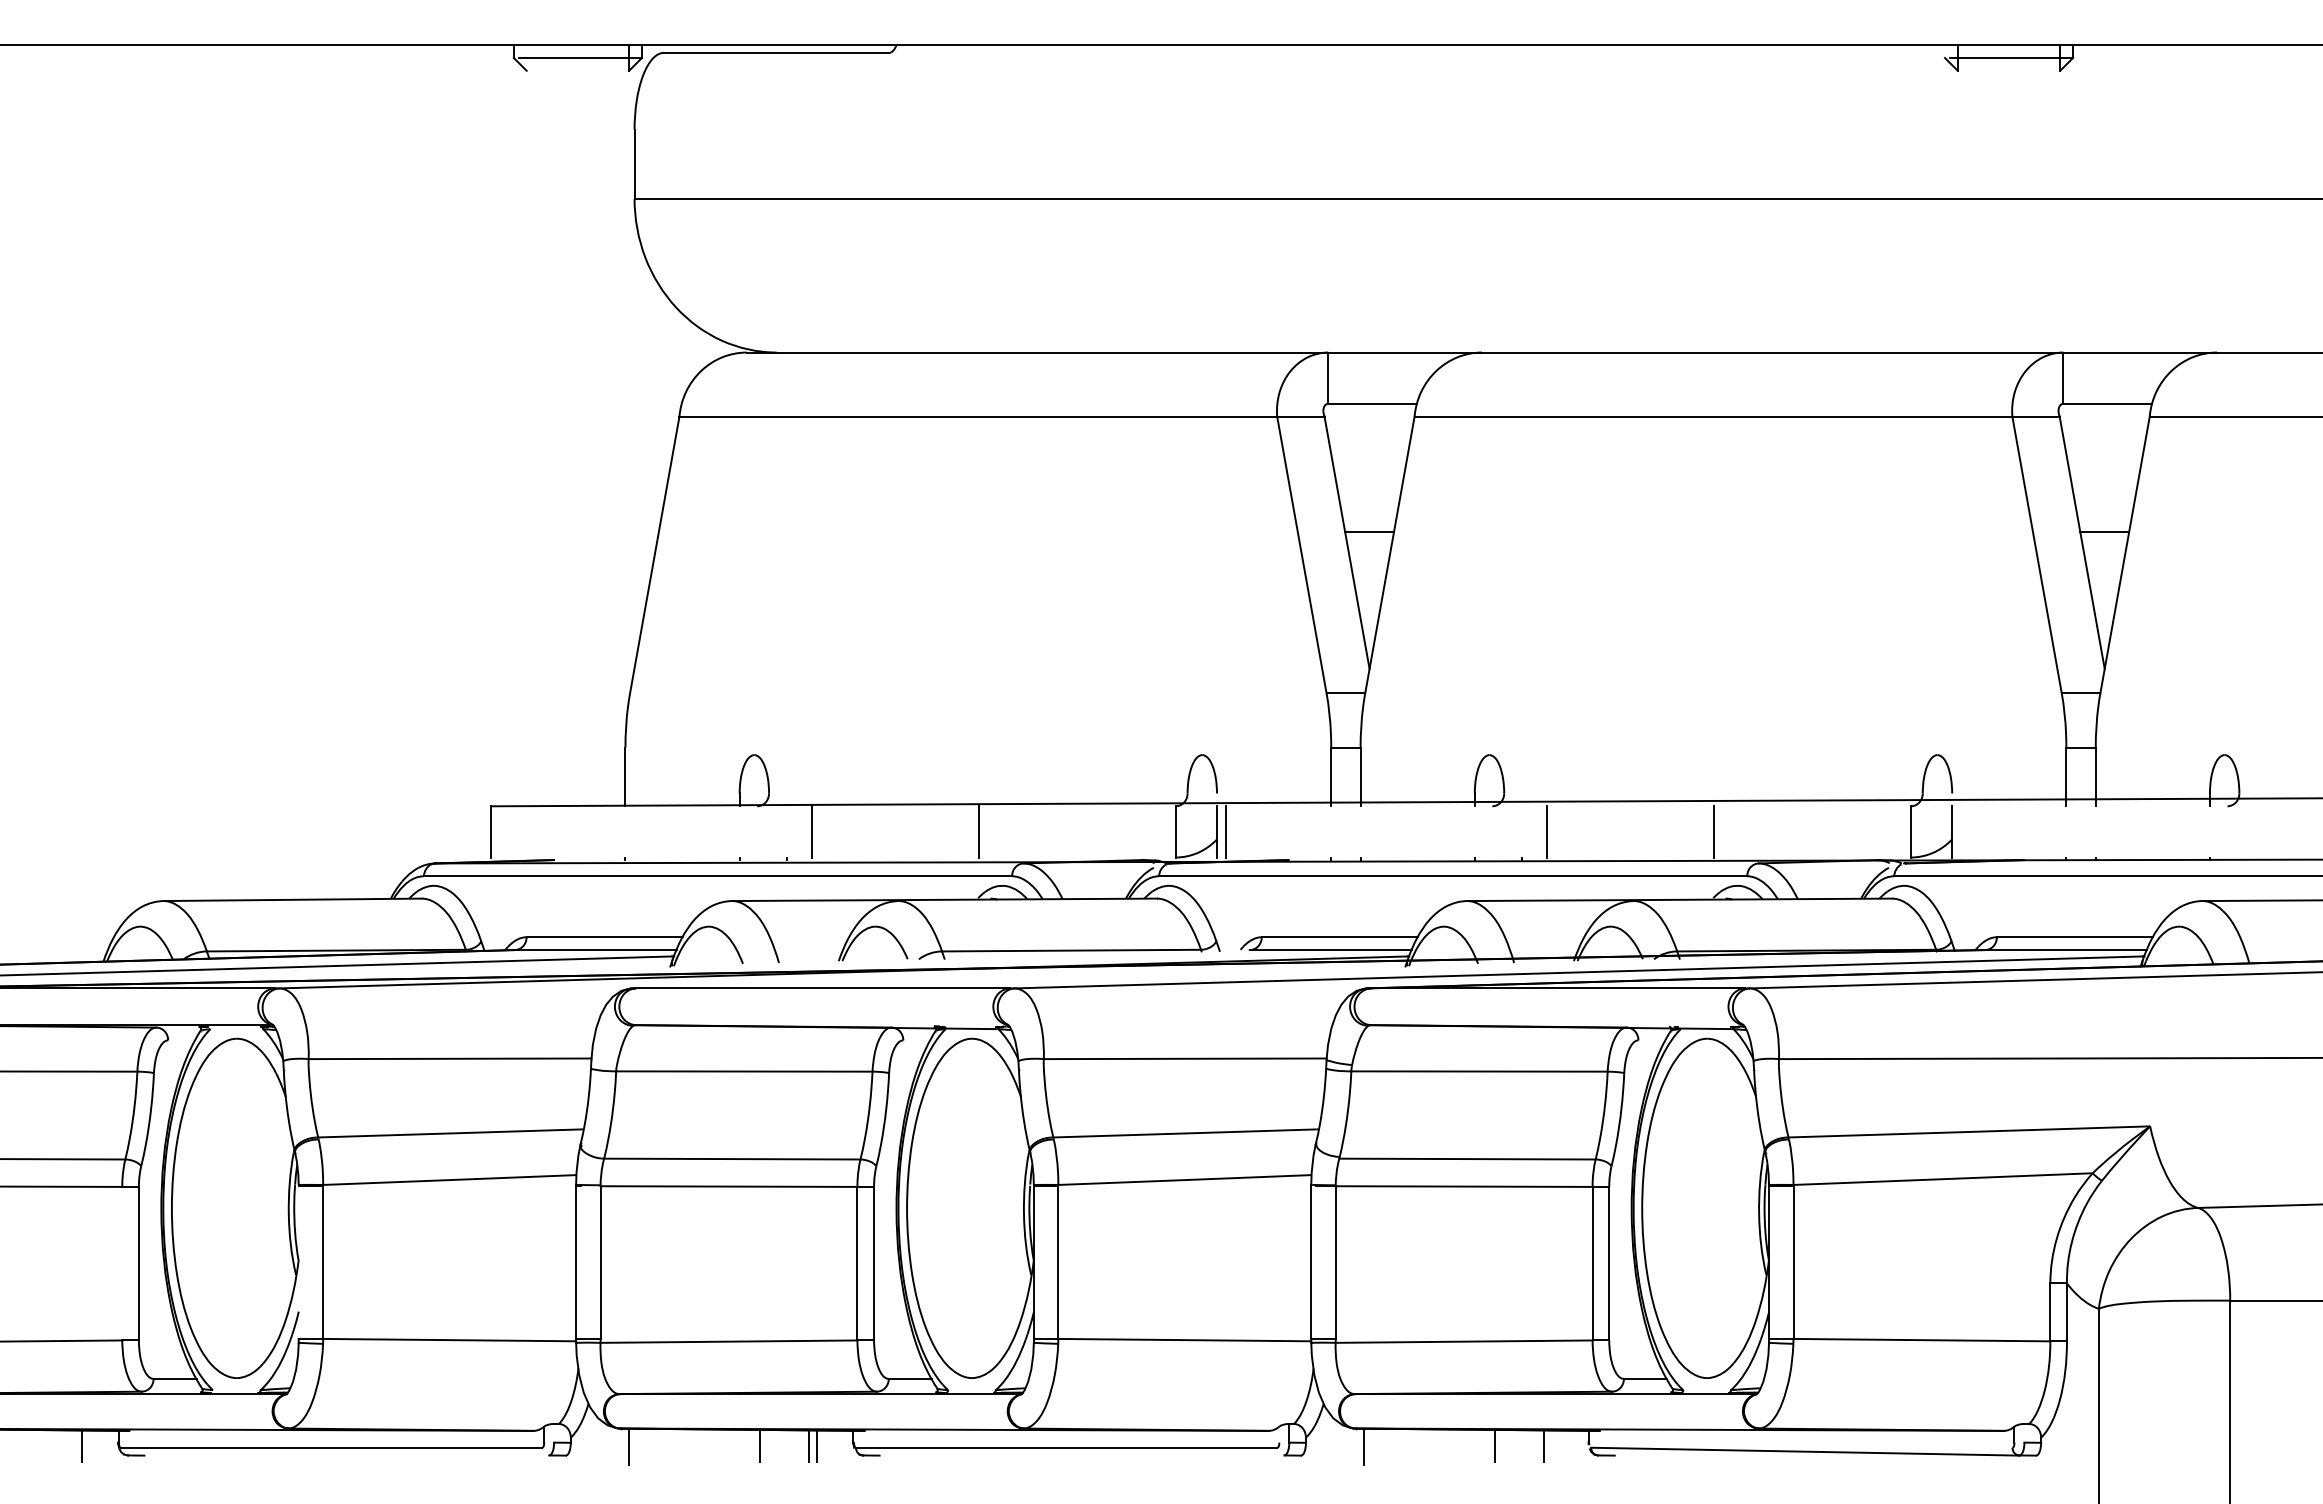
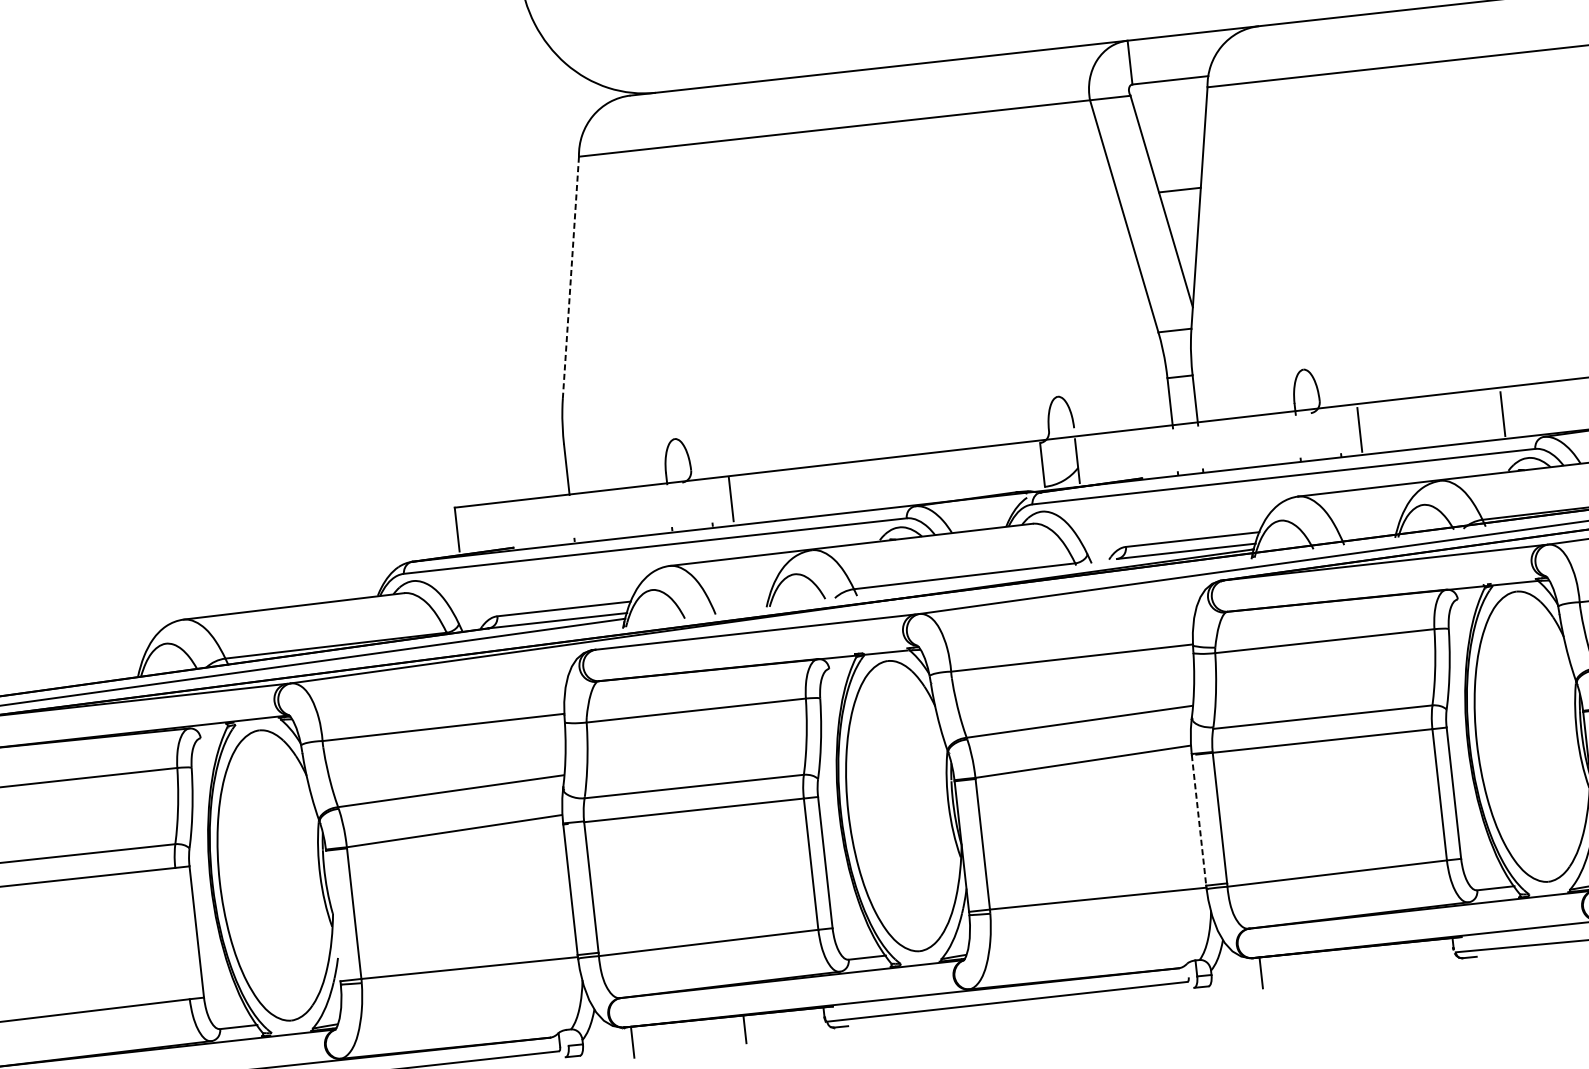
line: (654, 555) -> (570, 277), solid -> dashed
line: (979, 831) -> (874, 483), removed
line: (1226, 831) -> (1085, 459), removed
line: (1311, 1263) -> (1199, 821), solid -> dashed
line: (1495, 1445) -> (1373, 959), removed
line: (809, 1446) -> (787, 1025), removed
line: (816, 1446) -> (793, 1024), removed
line: (1544, 1446) -> (1415, 955), removed

